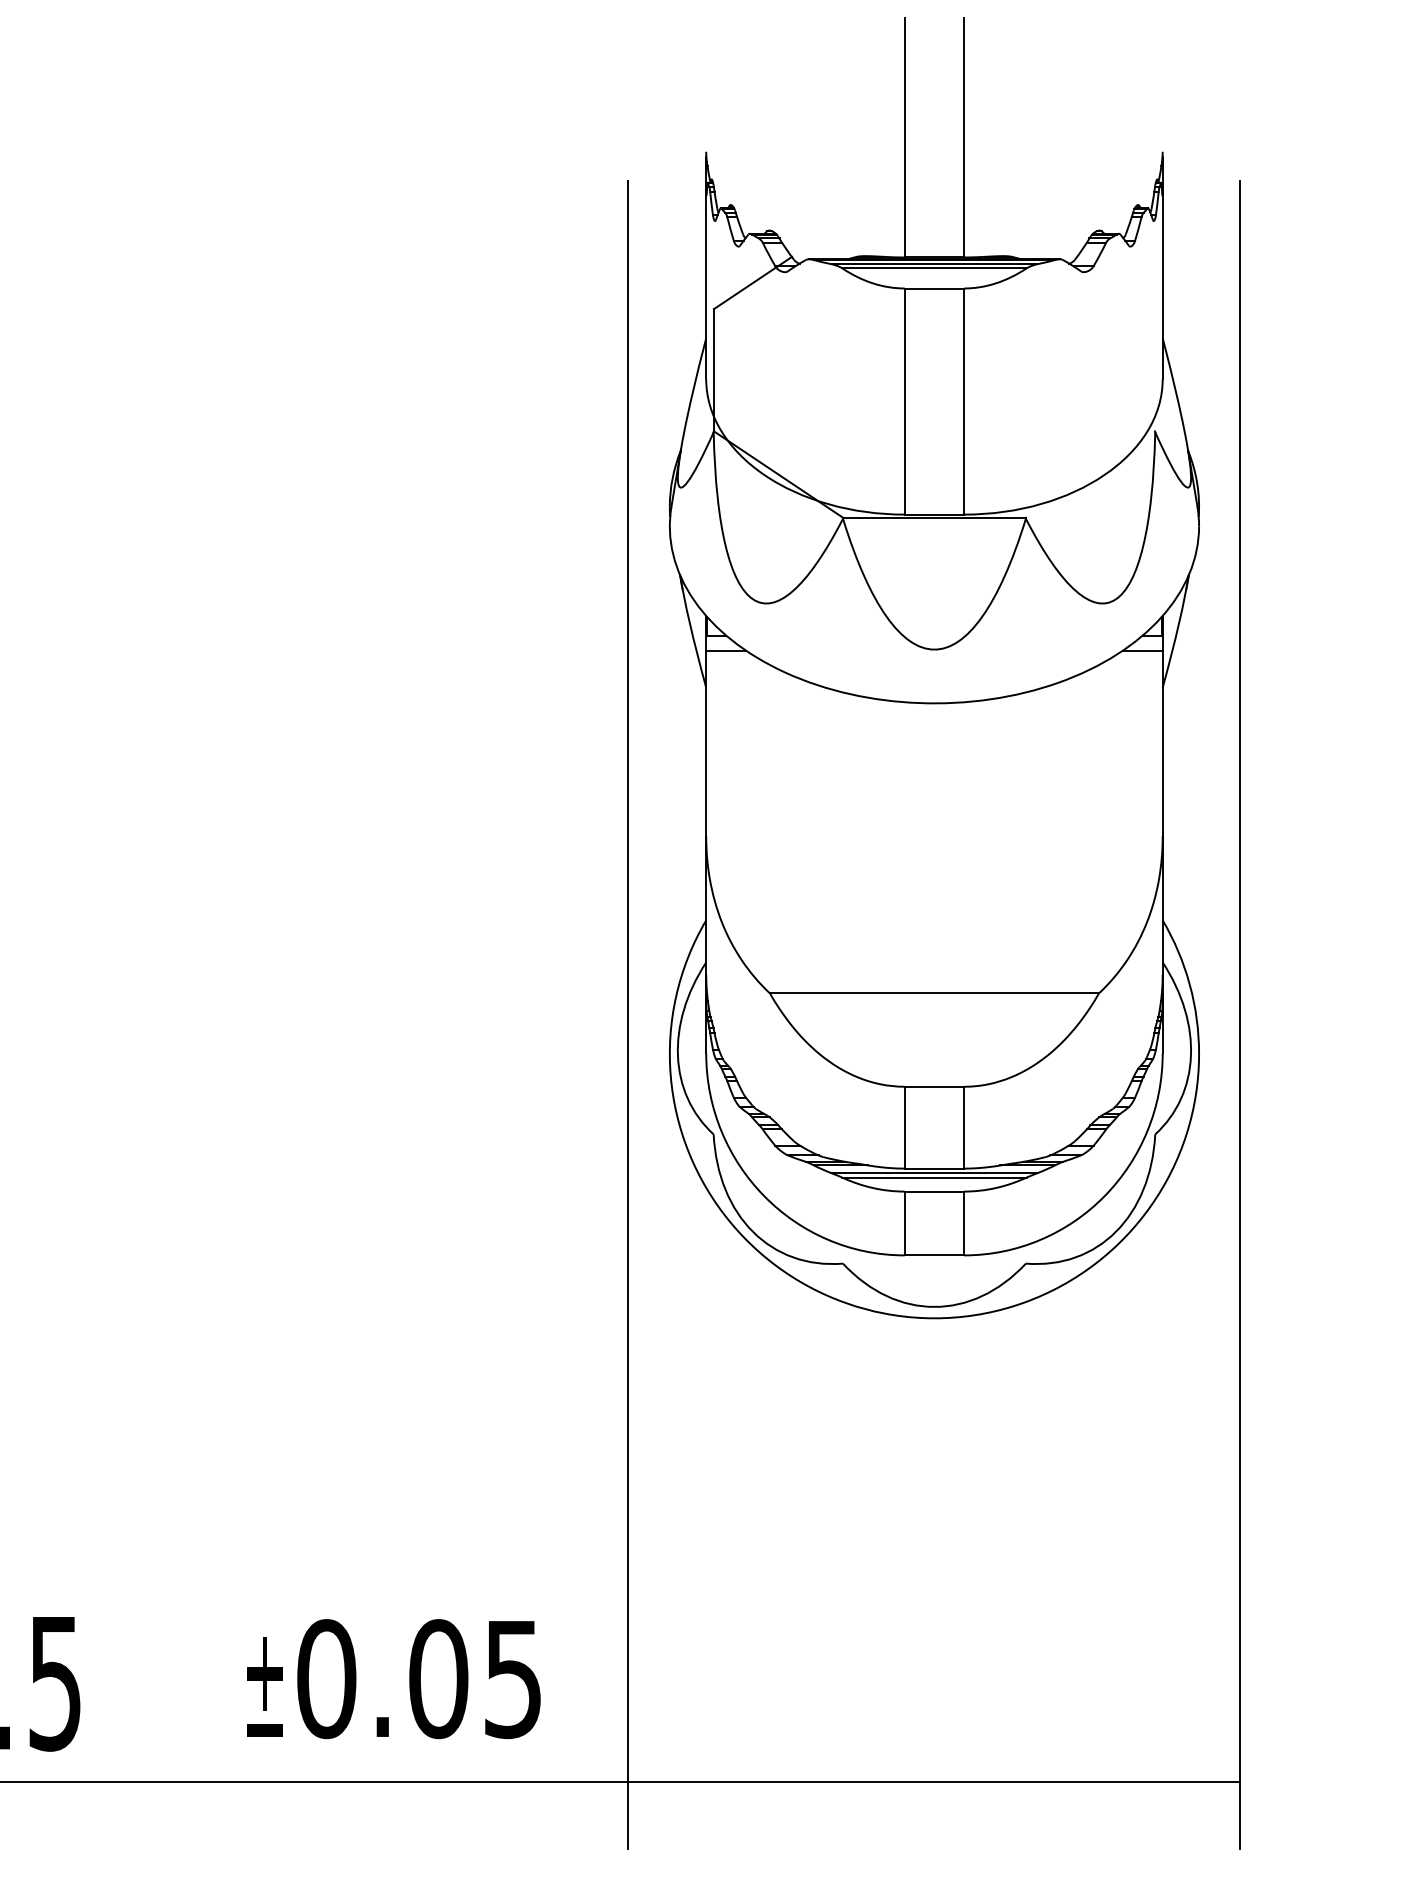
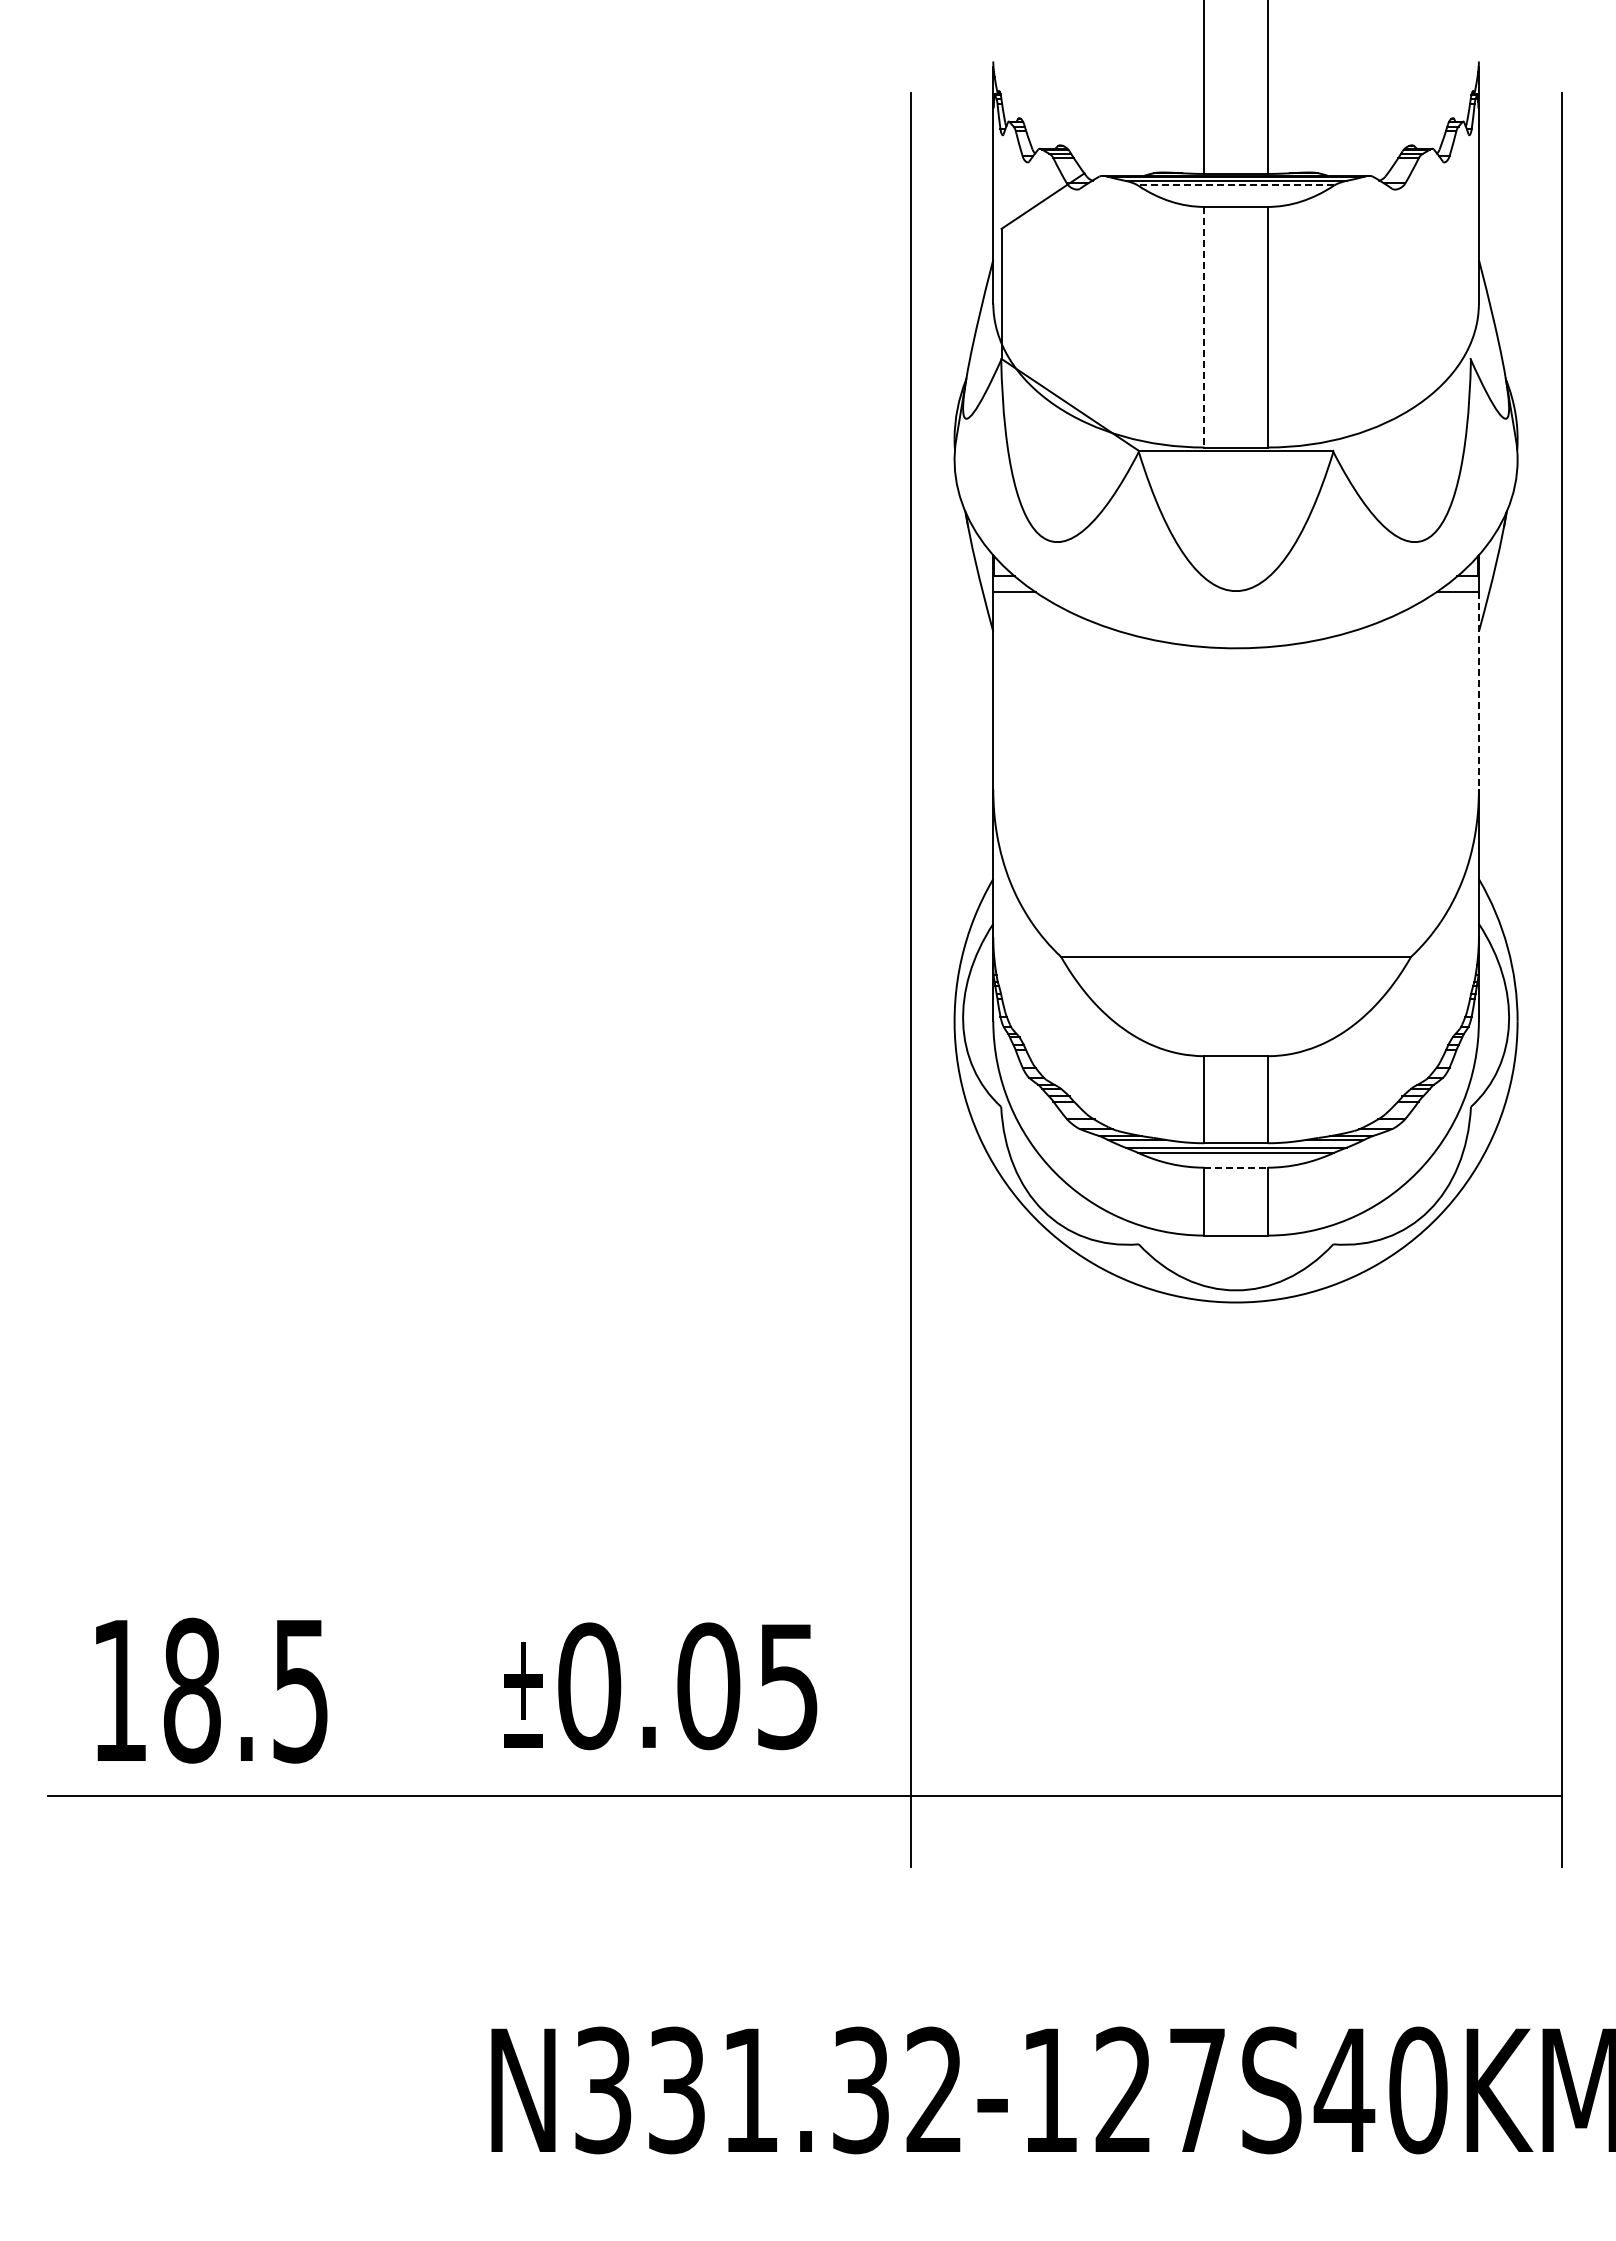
line: (933, 268) -> (1235, 185), solid -> dashed
line: (904, 401) -> (1204, 327), solid -> dashed
line: (1162, 743) -> (1478, 690), solid -> dashed
line: (934, 1191) -> (1236, 1167), solid -> dashed

